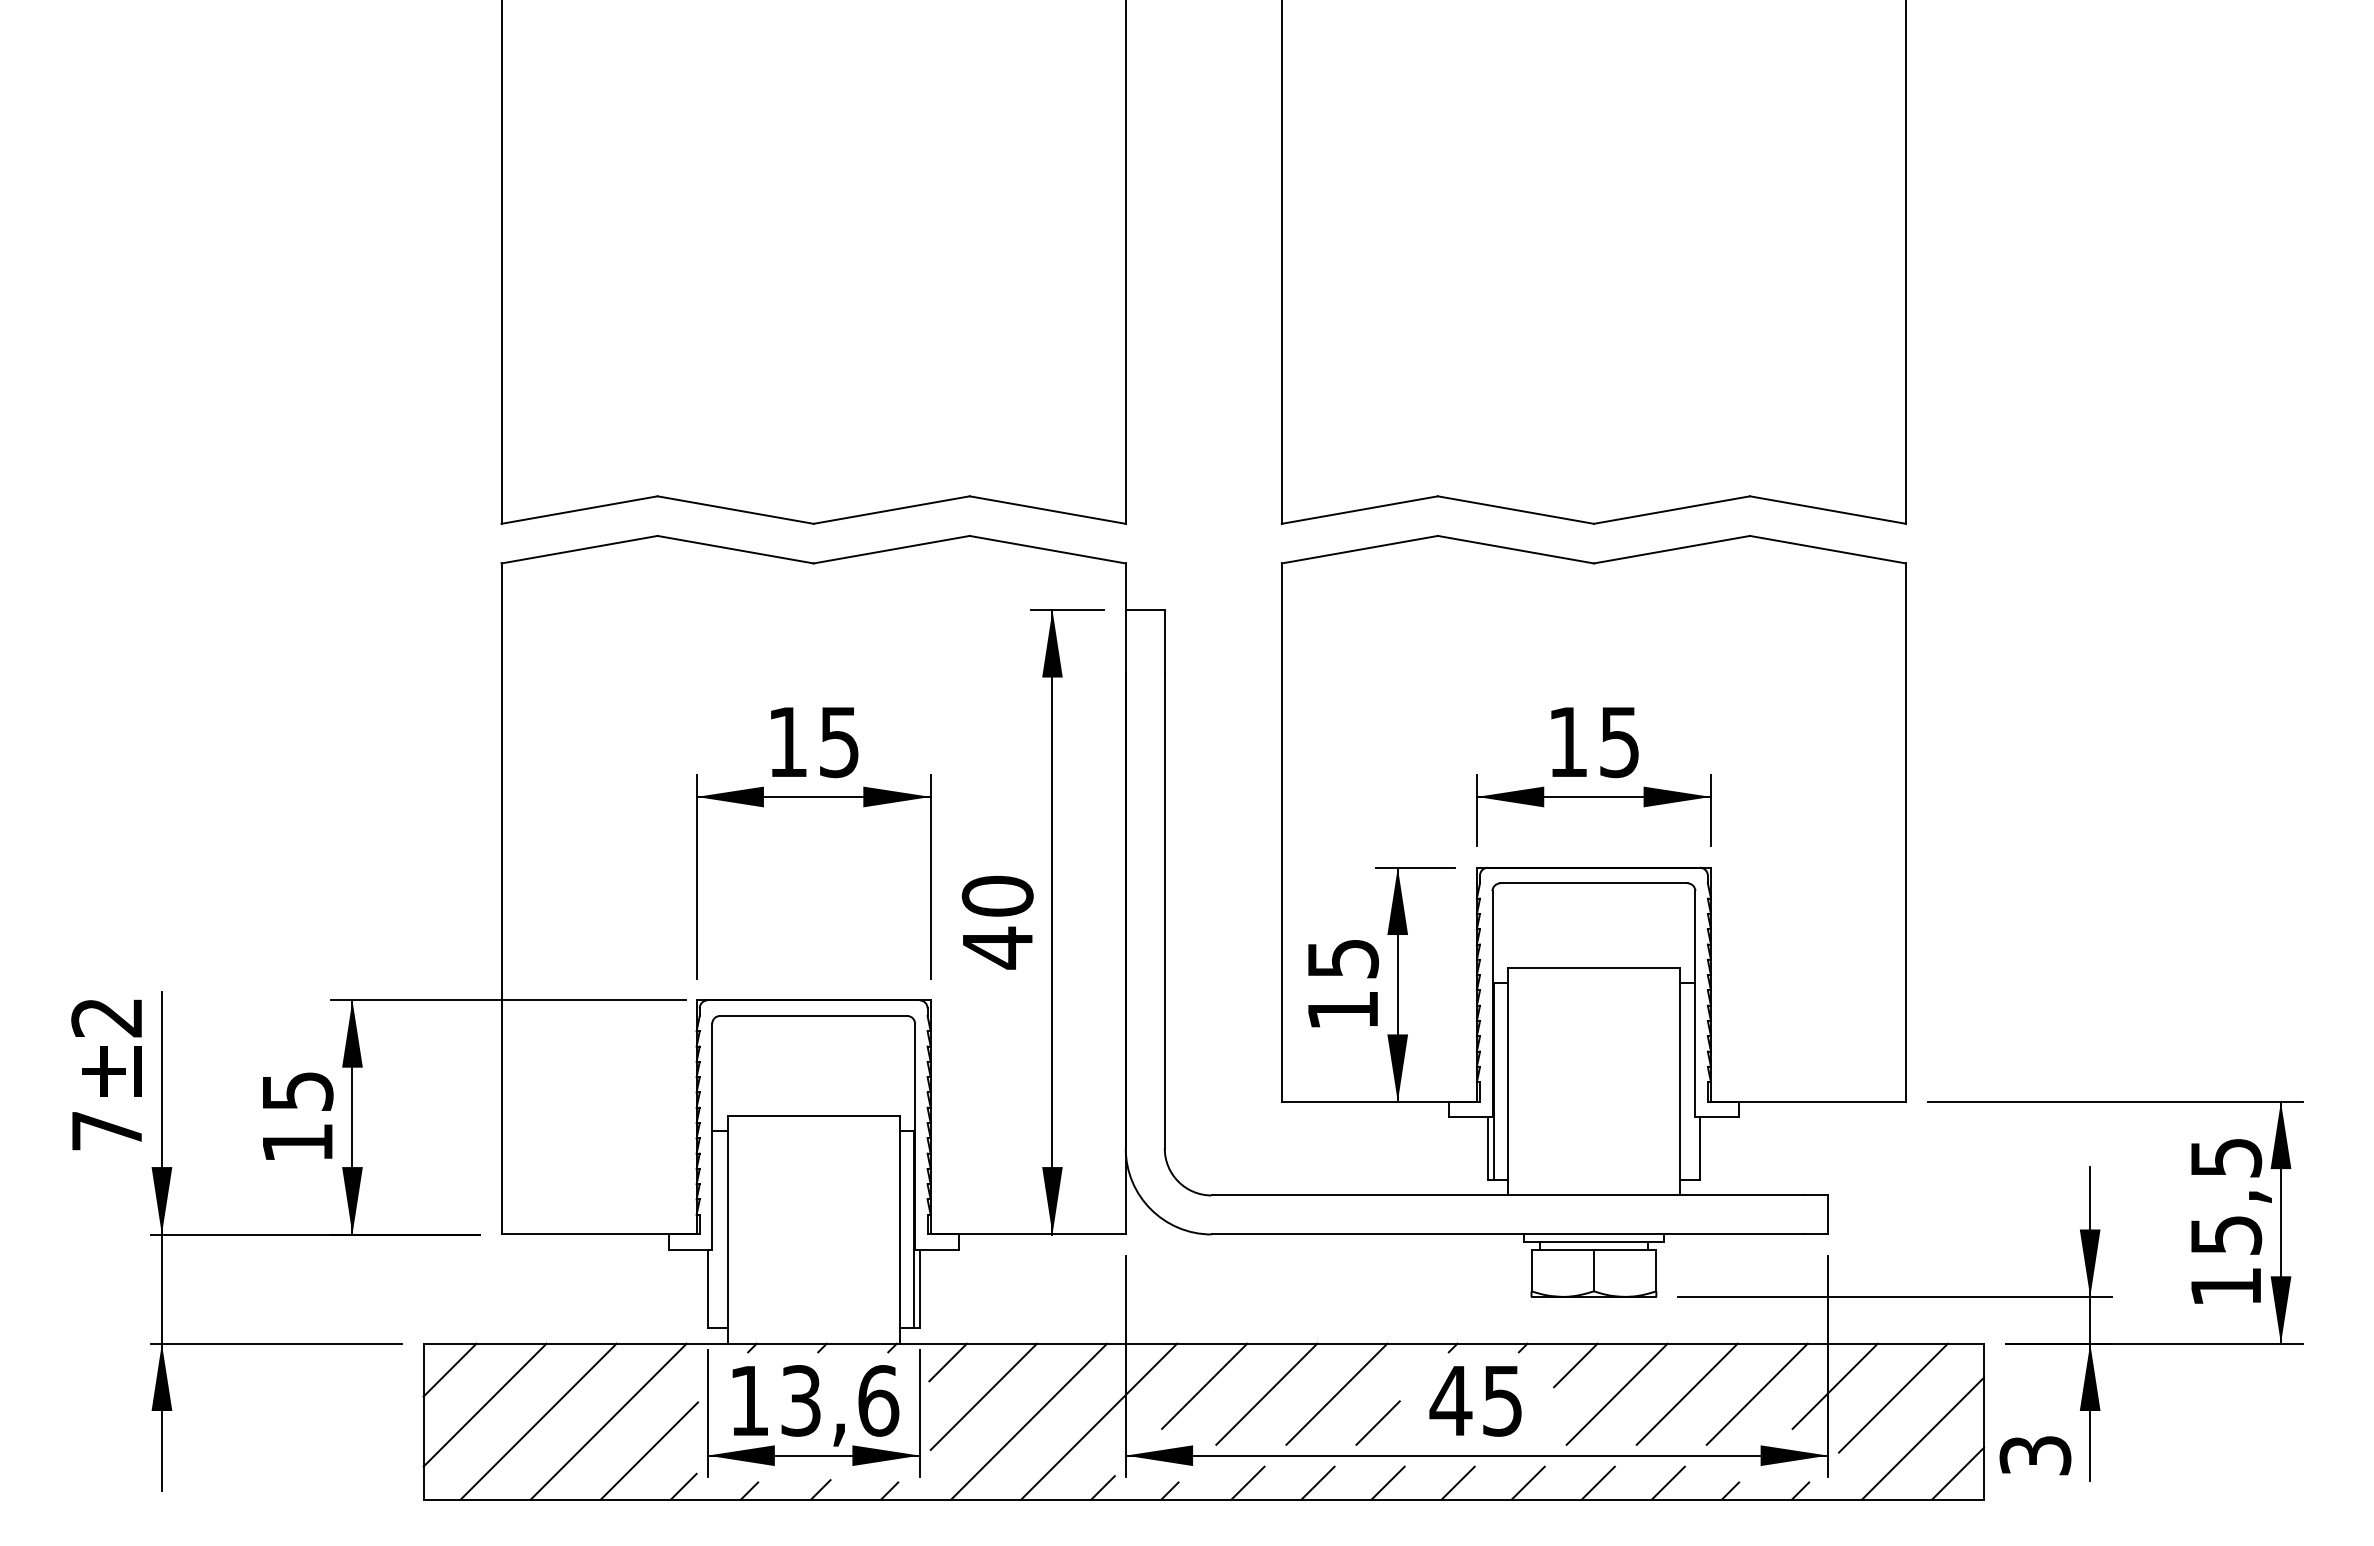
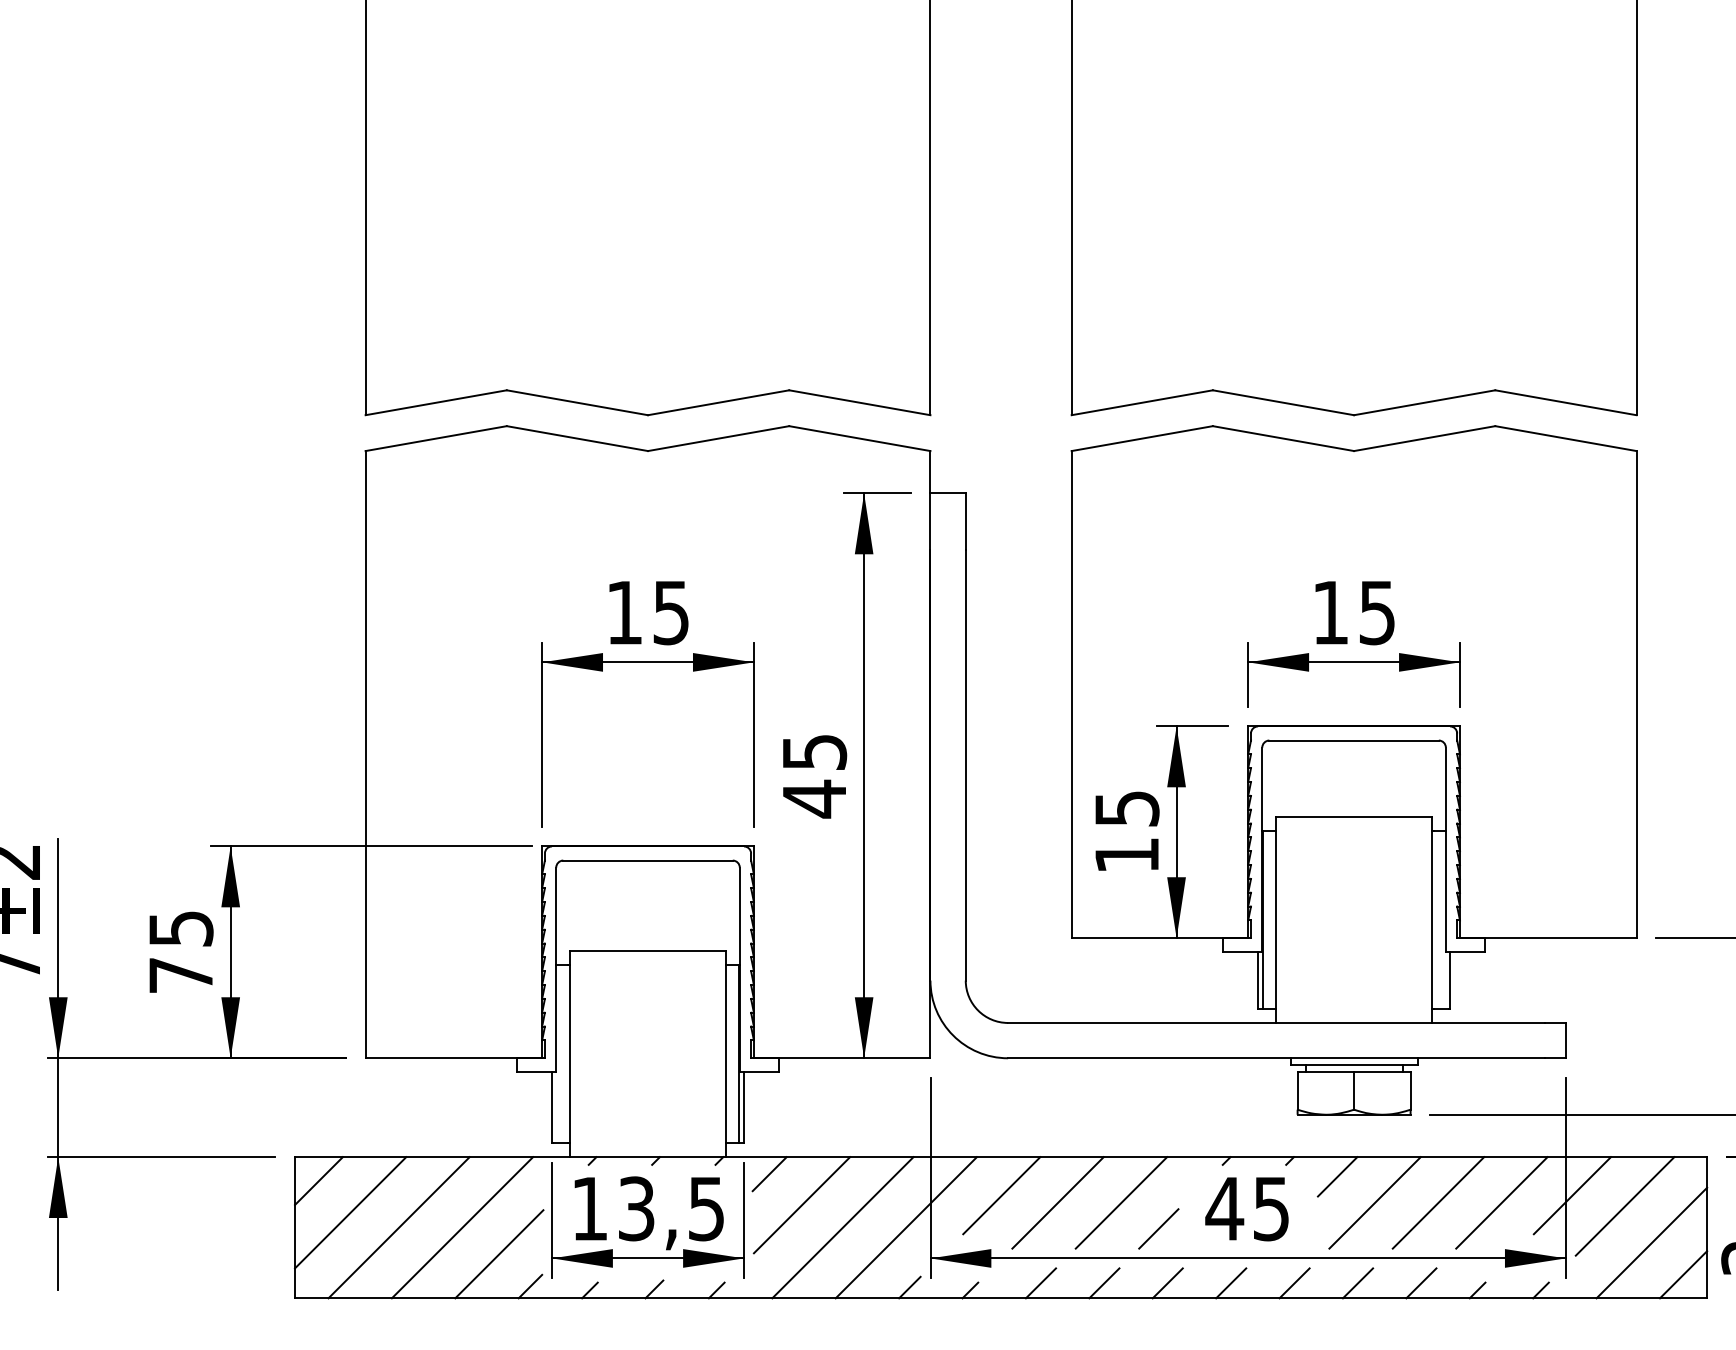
text: (997, 895) -> (814, 751), 40 -> 45
text: (297, 1143) -> (180, 975), 15 -> 75
text: (878, 1400) -> (706, 1208), 13,6 -> 13,5

